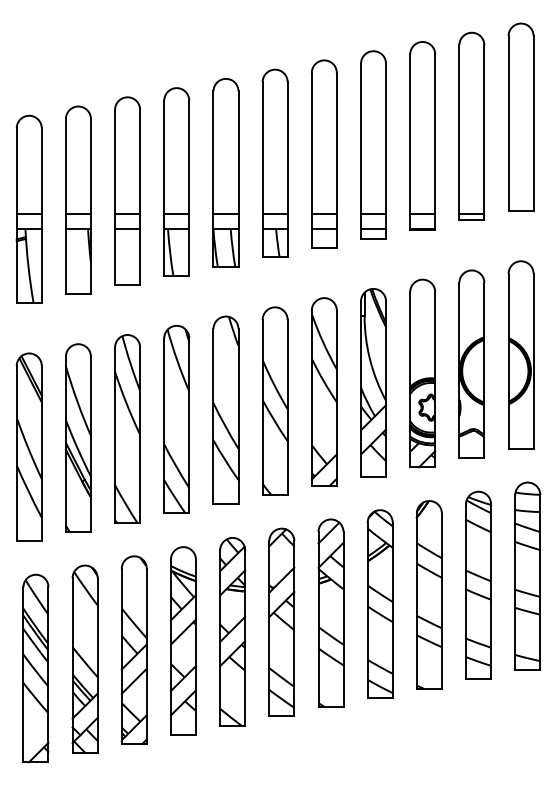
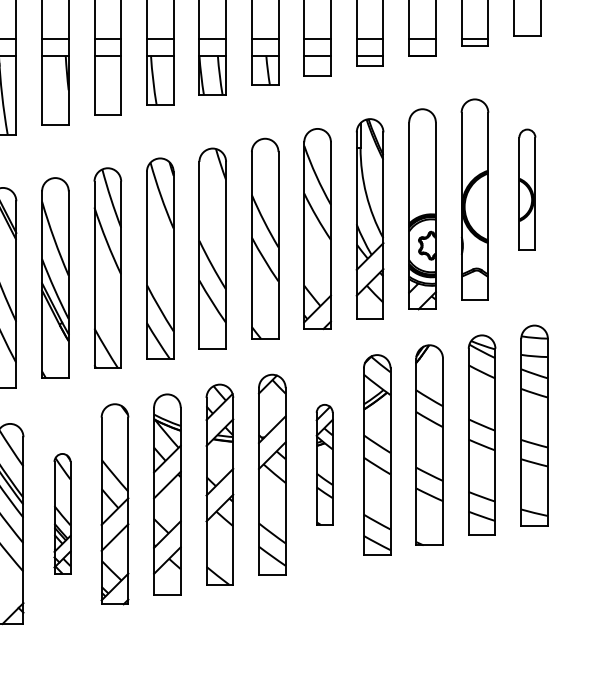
part: (520, 354) -> (526, 189), size x0.6
part: (330, 612) -> (324, 464), size x0.6
part: (84, 658) -> (61, 513), size x0.6

